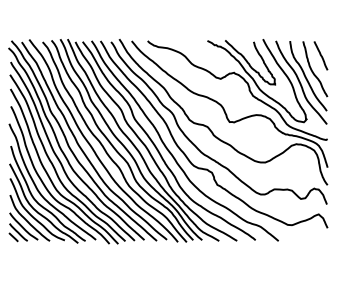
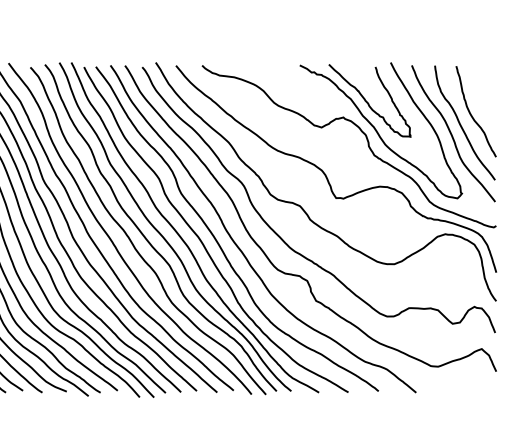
line: (320, 55) -> (484, 89), removed

